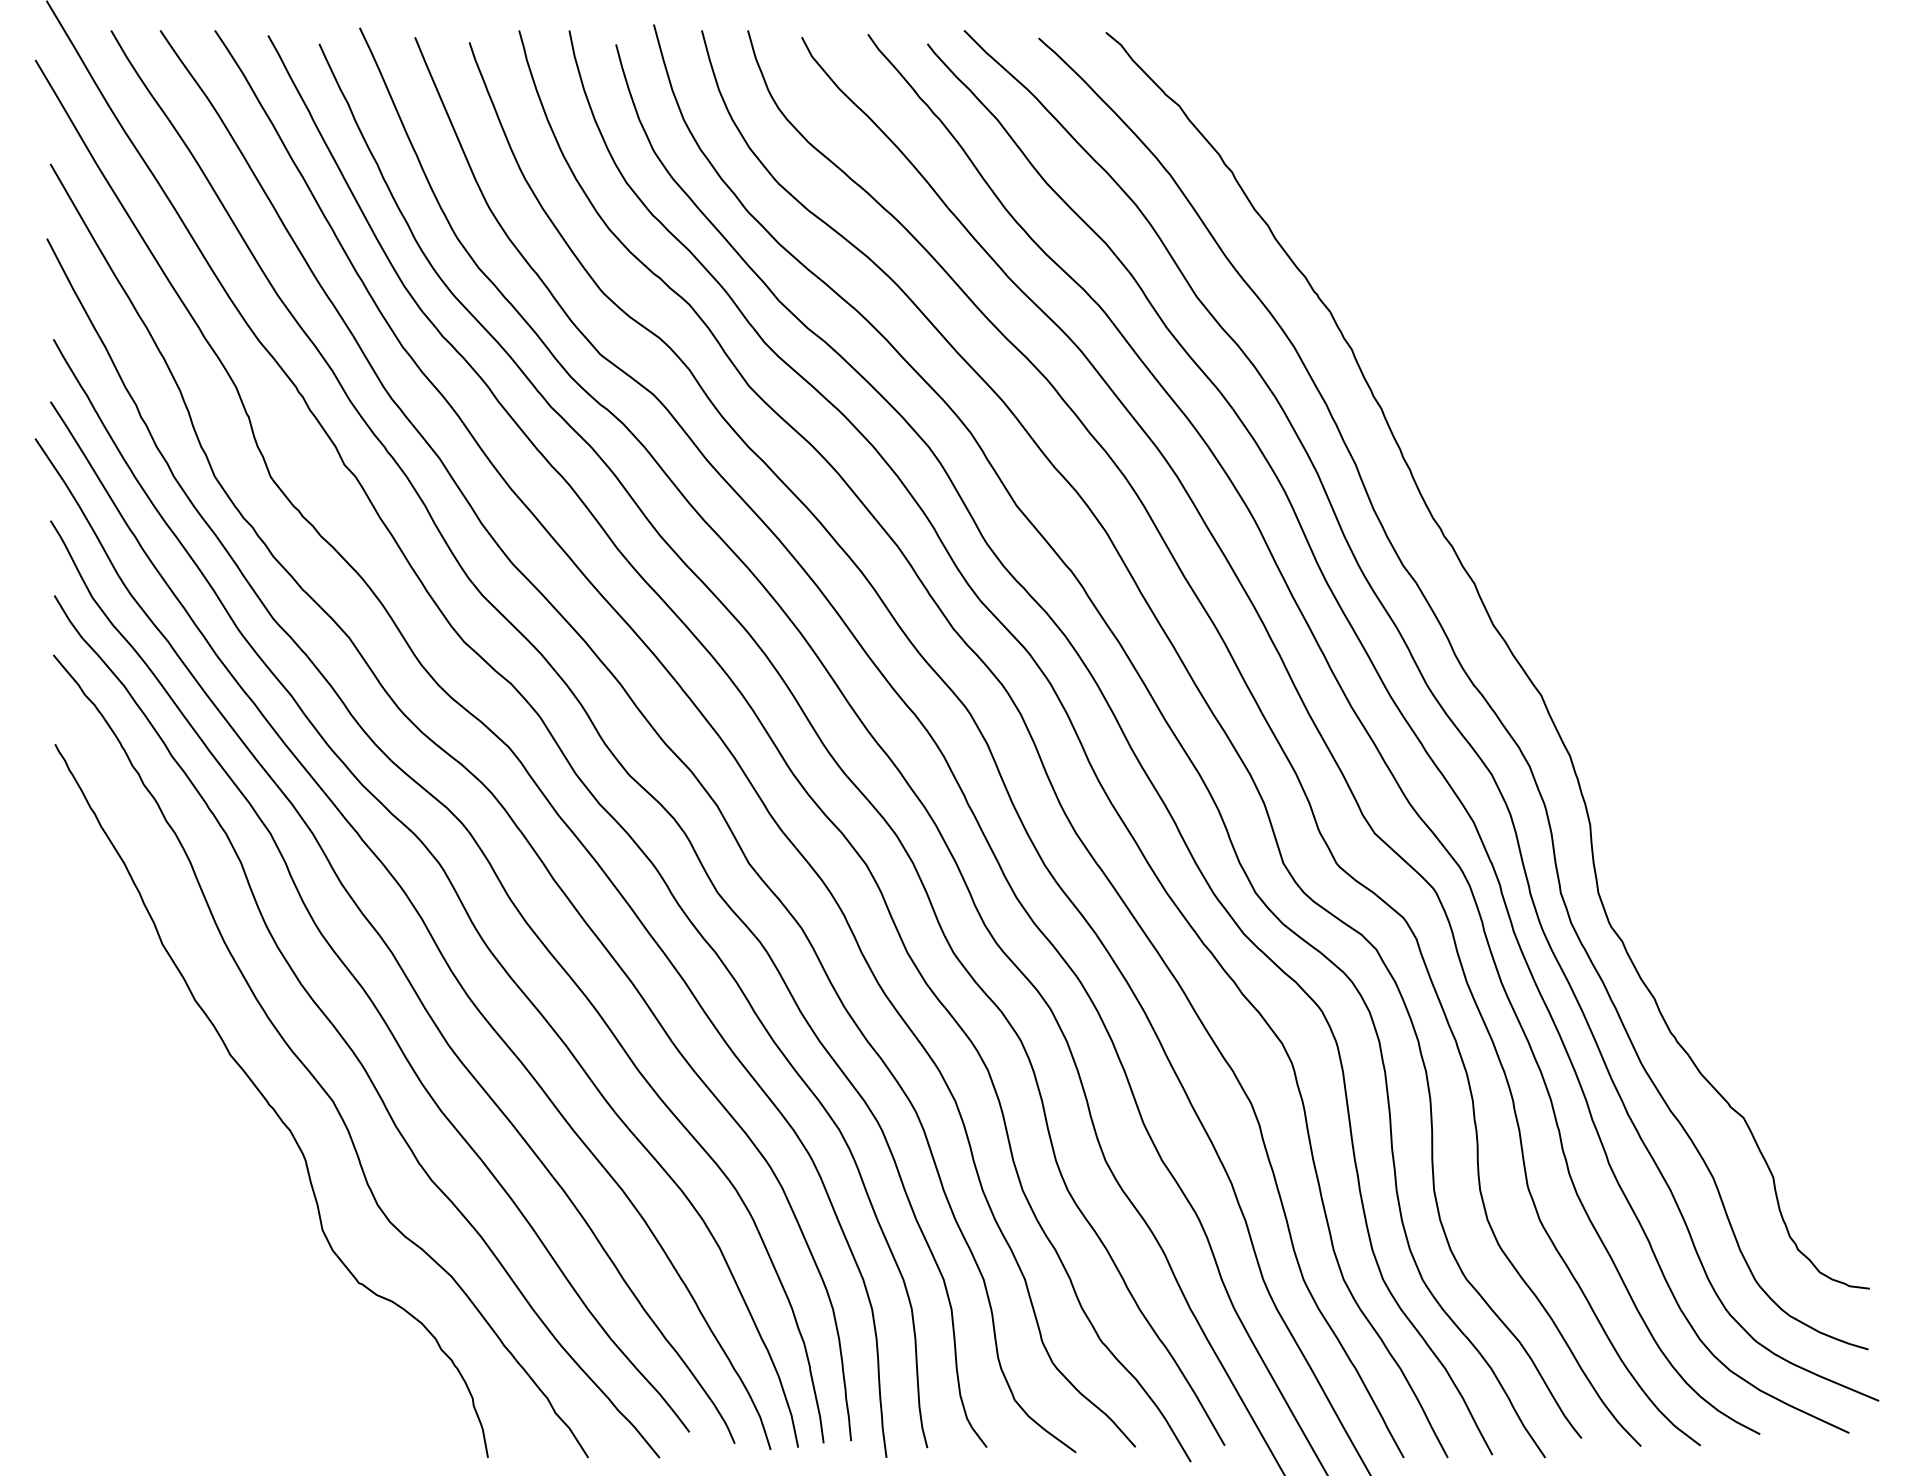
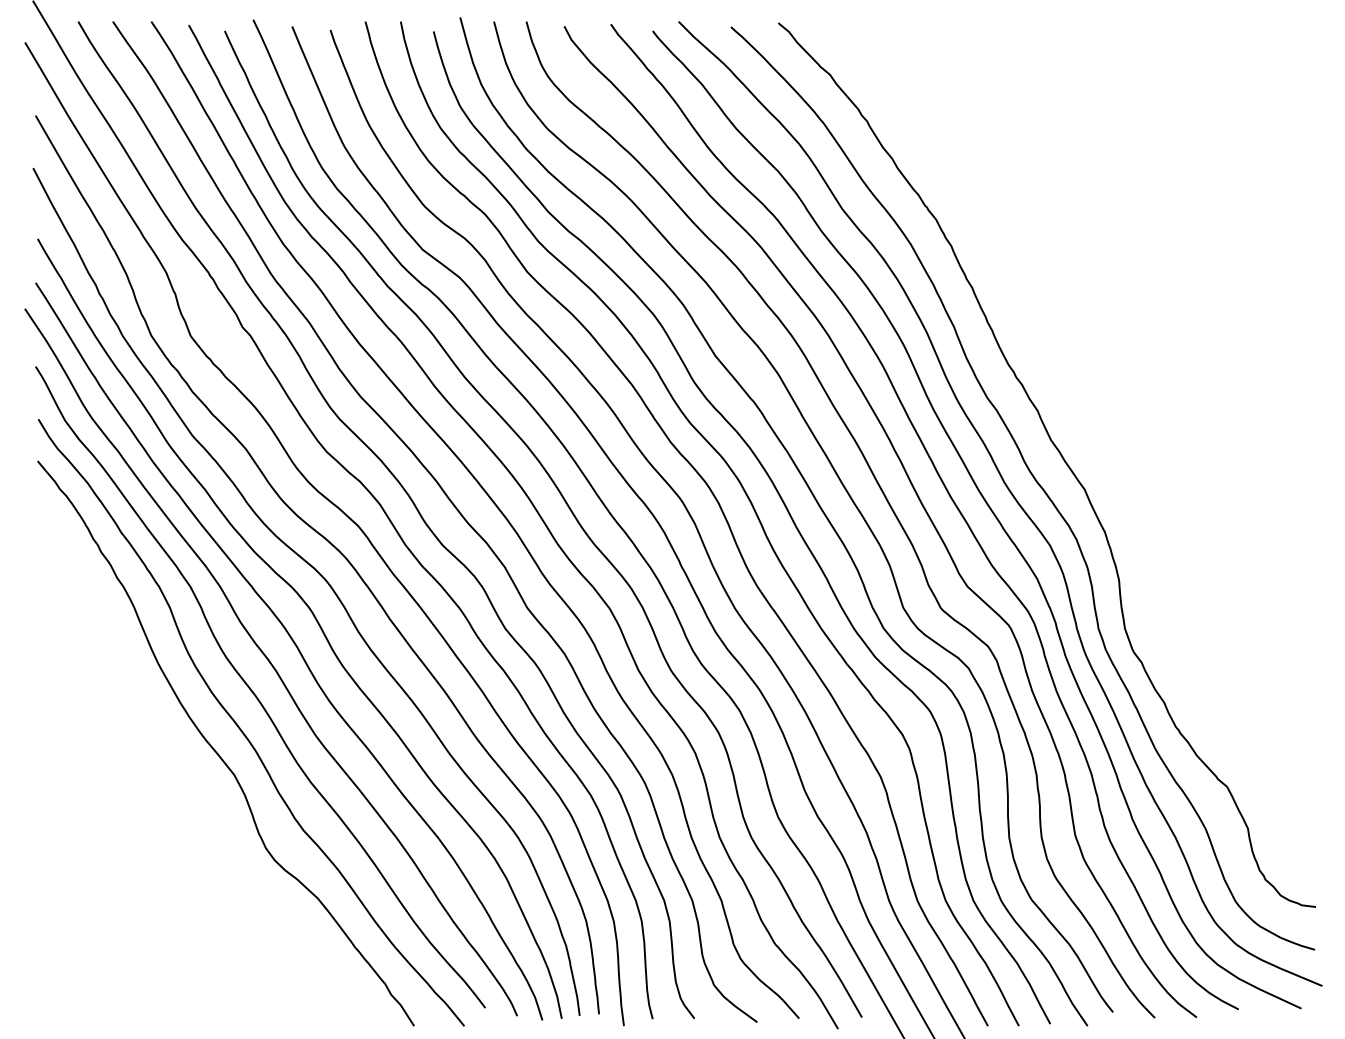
curve: (268, 1101) -> (189, 775), removed

